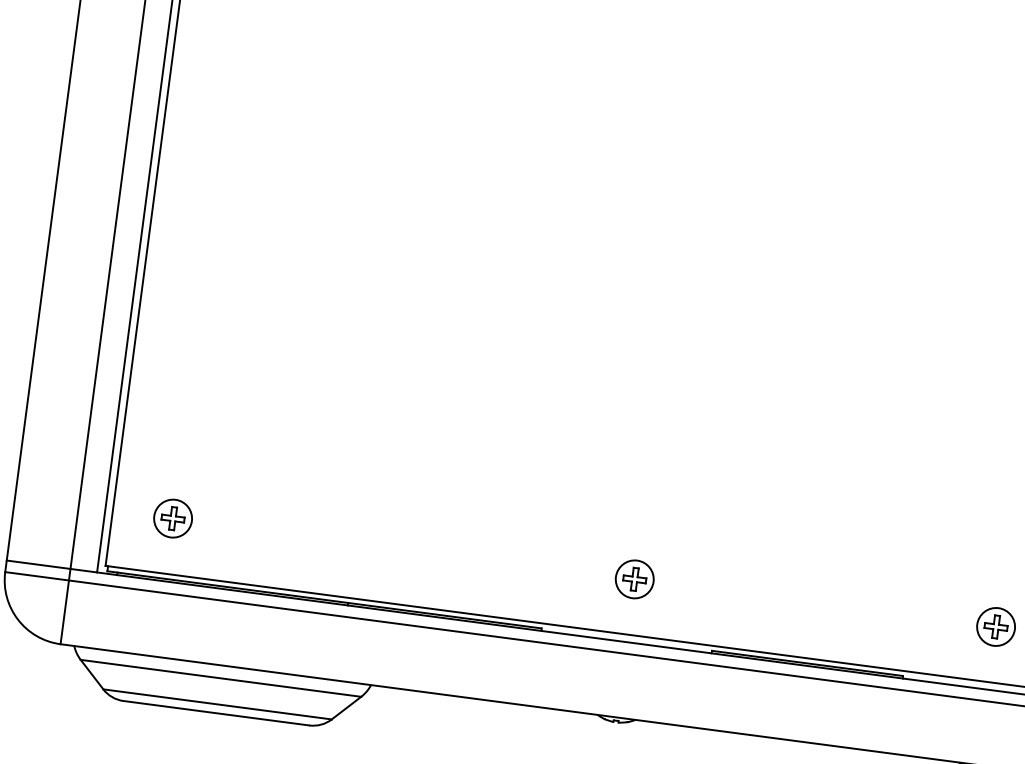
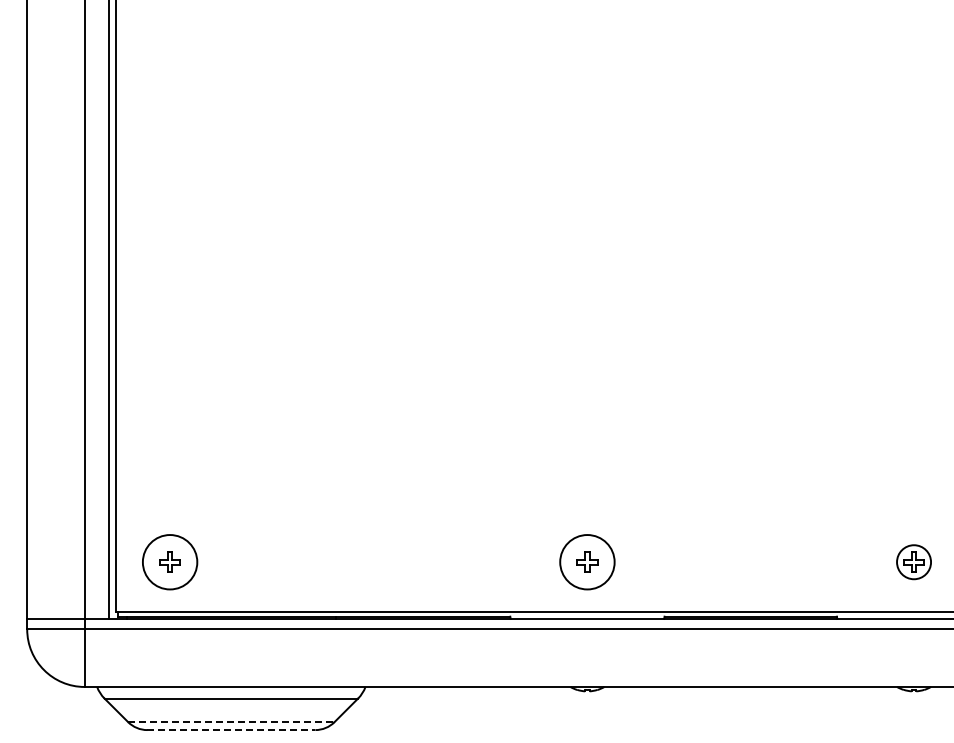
circle: (173, 518) -> (170, 562), size x1.6
circle: (634, 579) -> (587, 562), size x1.6
line: (217, 704) -> (231, 722), solid -> dashed
line: (216, 713) -> (231, 730), solid -> dashed

